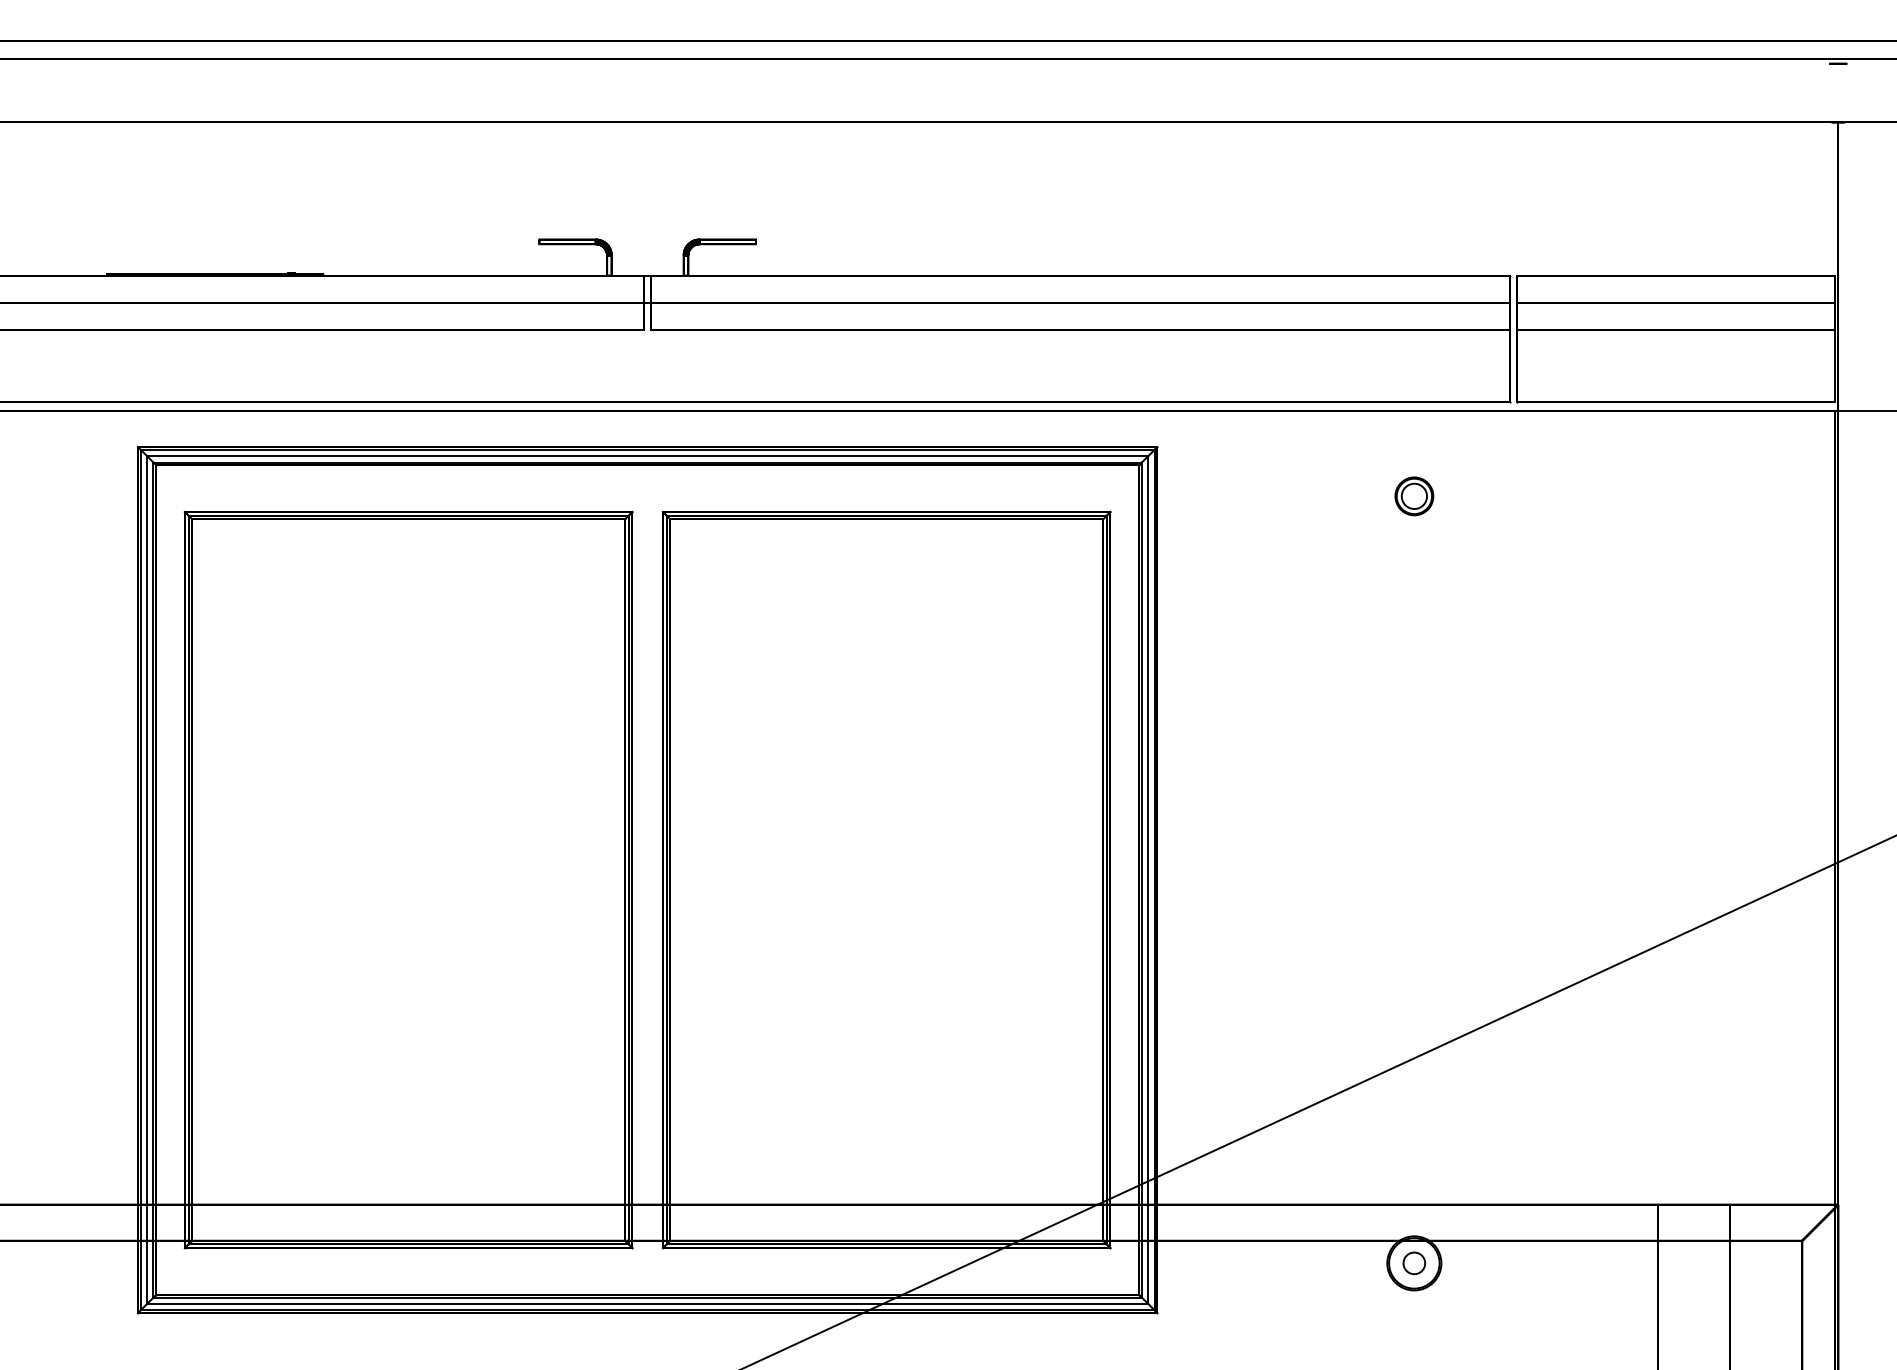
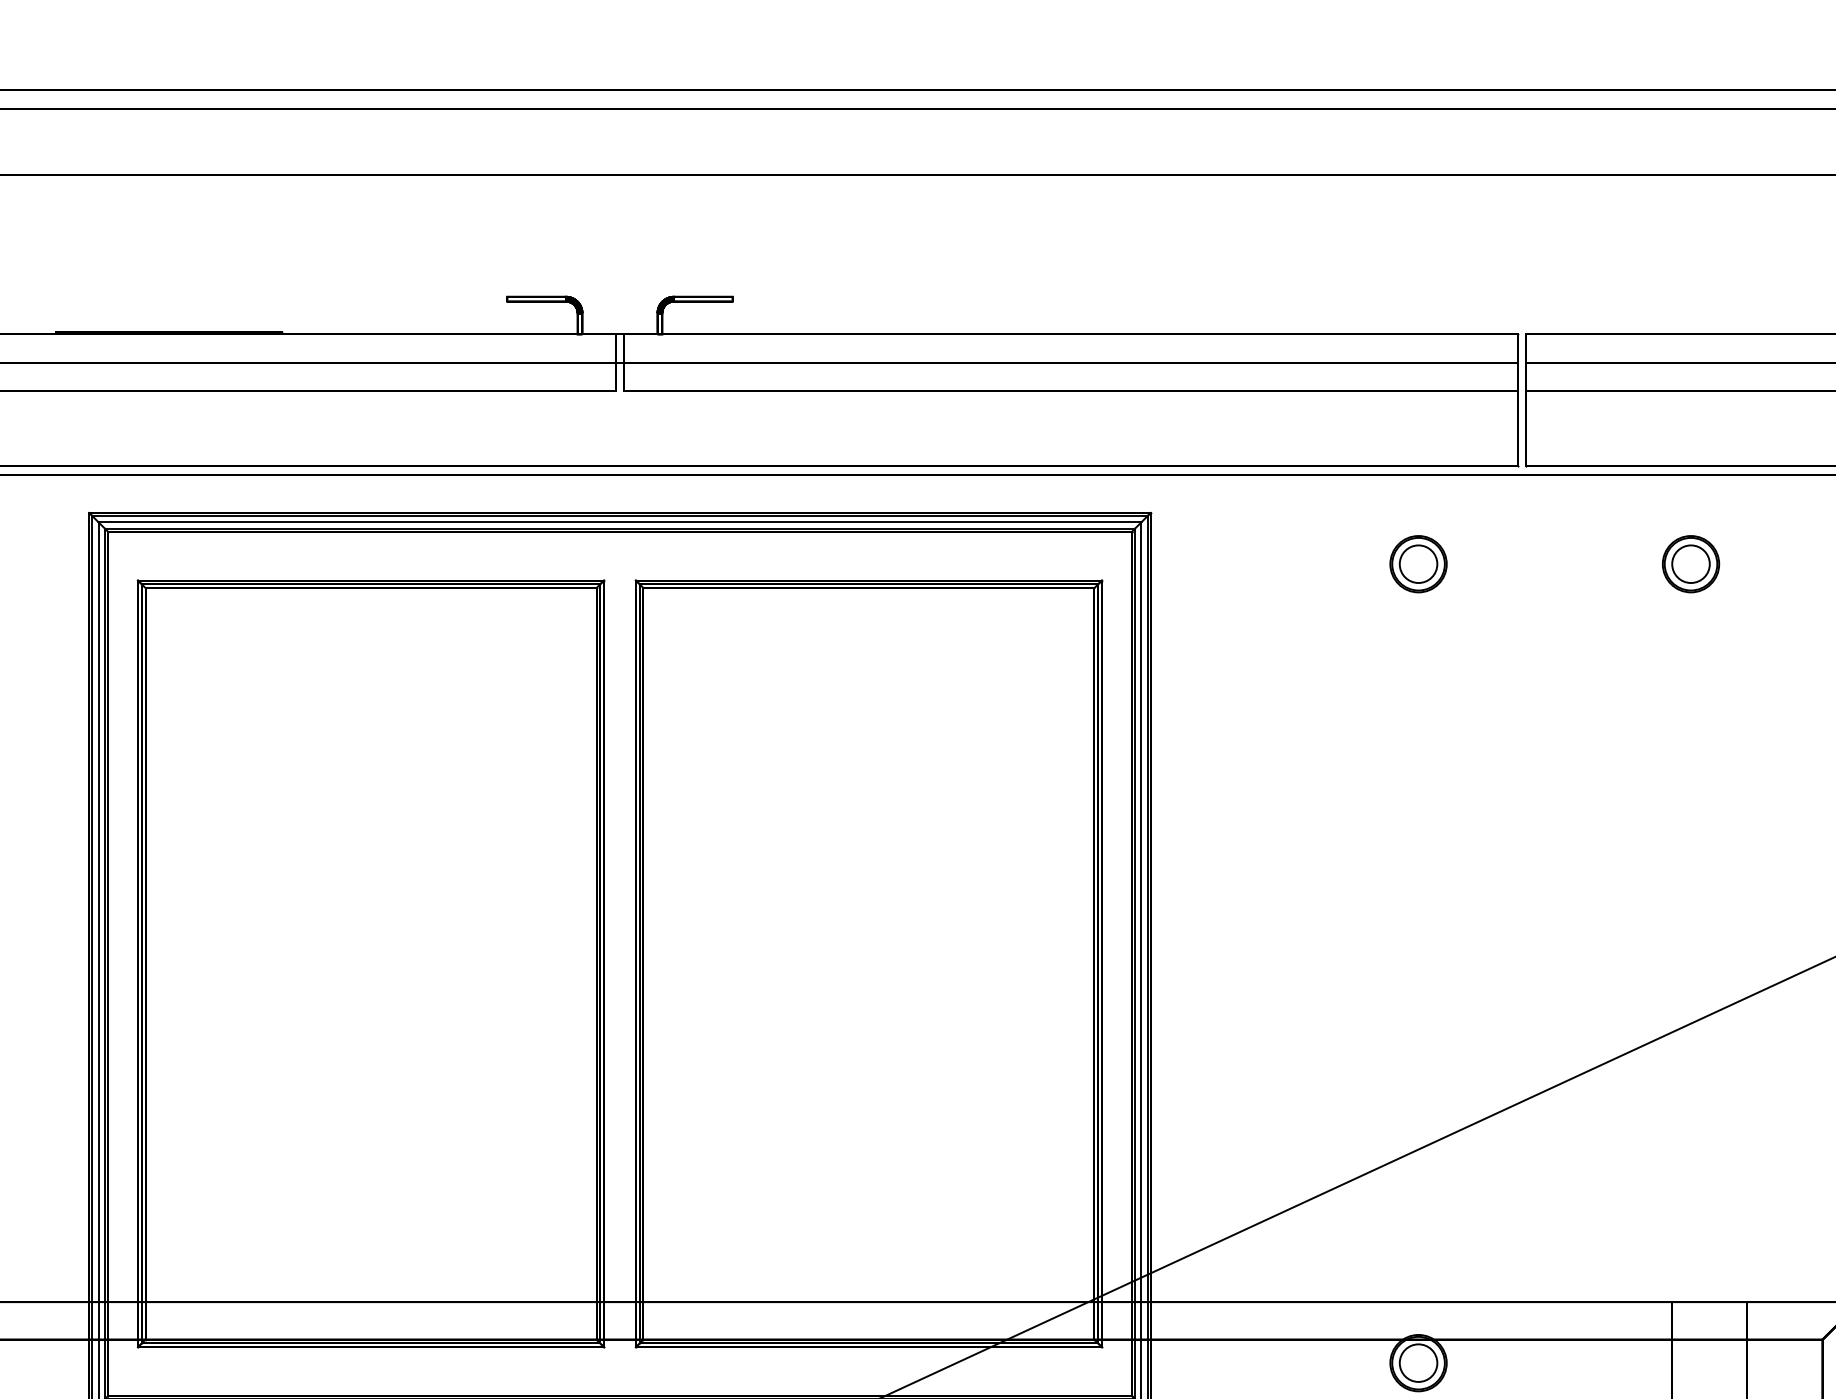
part: (1414, 496) -> (1418, 564), size x1.43
part: (1675, 496) -> (1690, 564), added
circle: (1414, 1263) -> (1418, 1363), size x1.67

